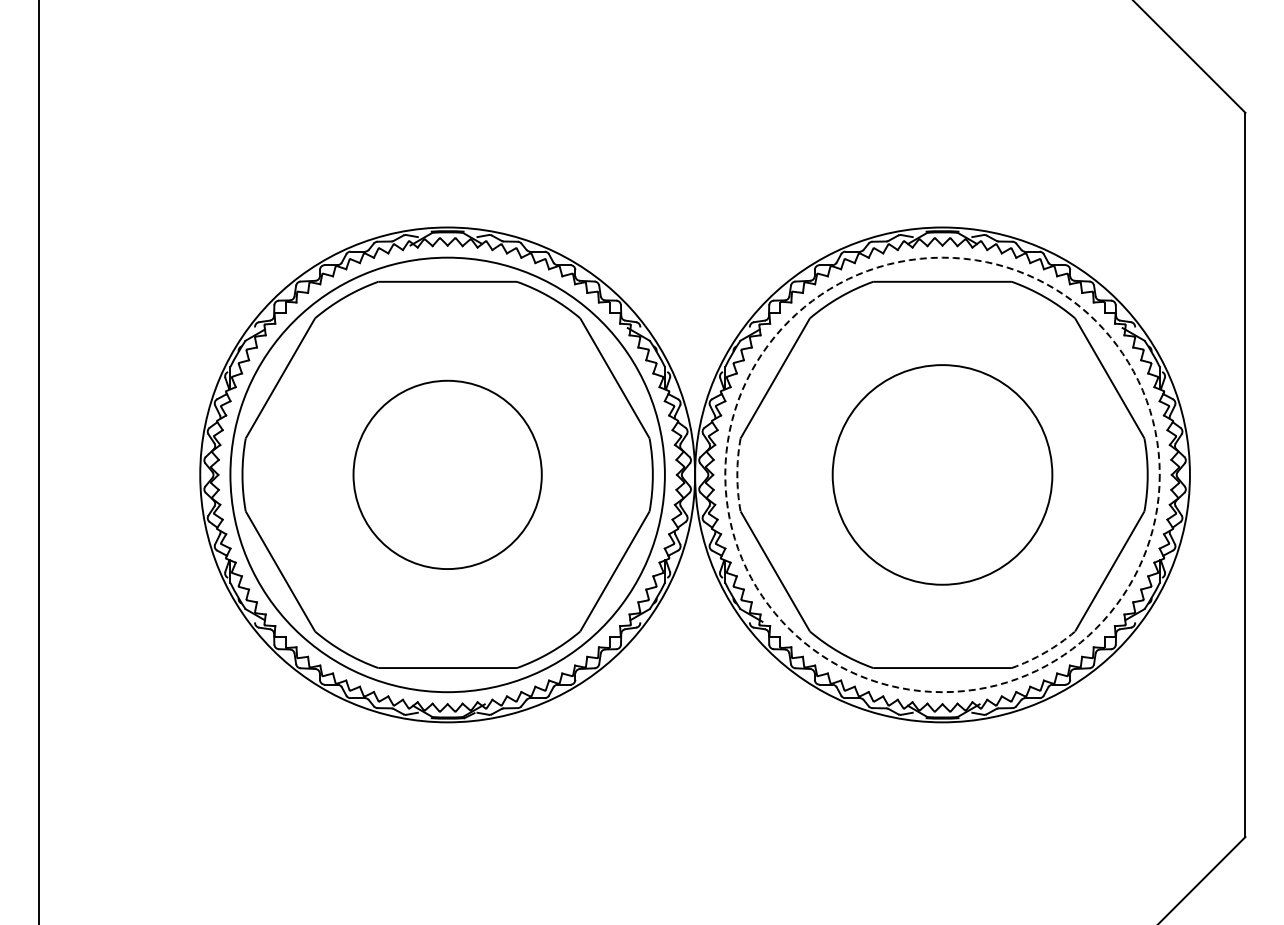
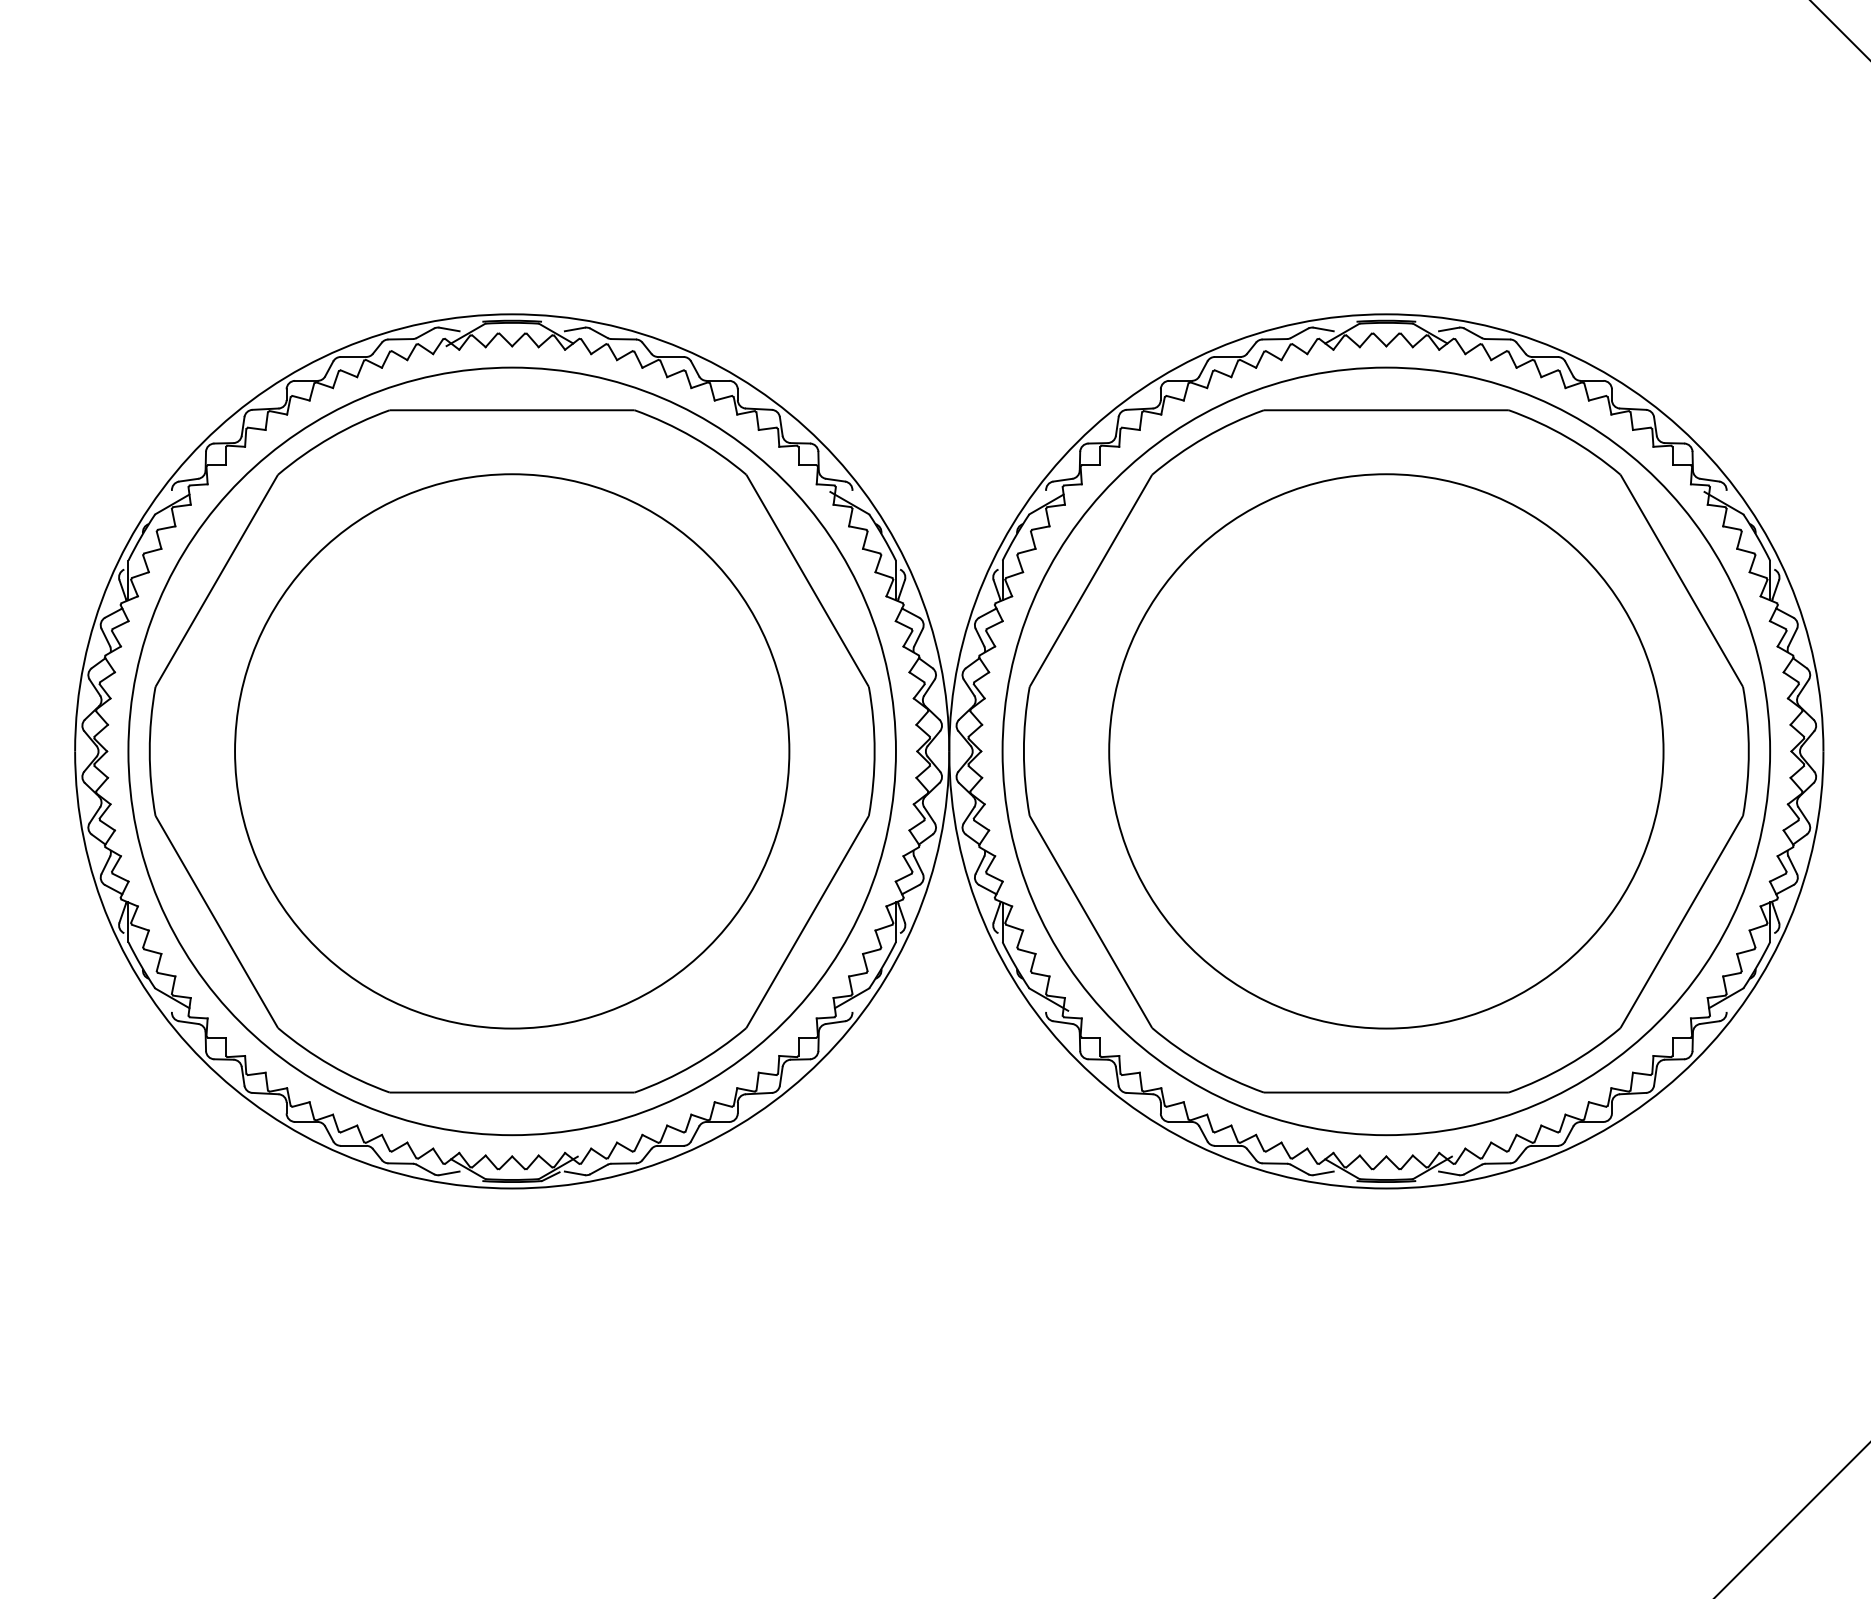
circle: (447, 474) -> (511, 750), size x1.67
arc: (737, 474) -> (1024, 750), dashed -> solid
circle: (942, 474) -> (1386, 750), dashed -> solid
circle: (942, 474) -> (1386, 750), size x1.43
arc: (1045, 652) -> (1568, 1065), dashed -> solid

